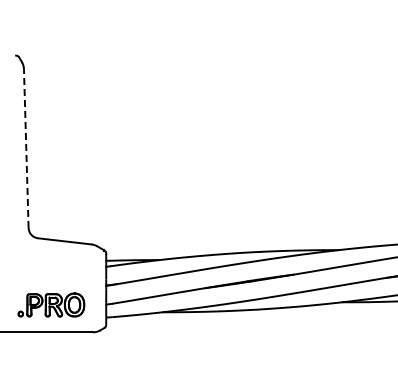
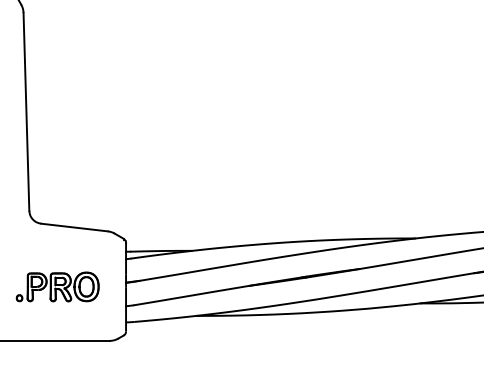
line: (26, 148) -> (26, 111), dashed -> solid
part: (51, 304) -> (57, 286), moved

